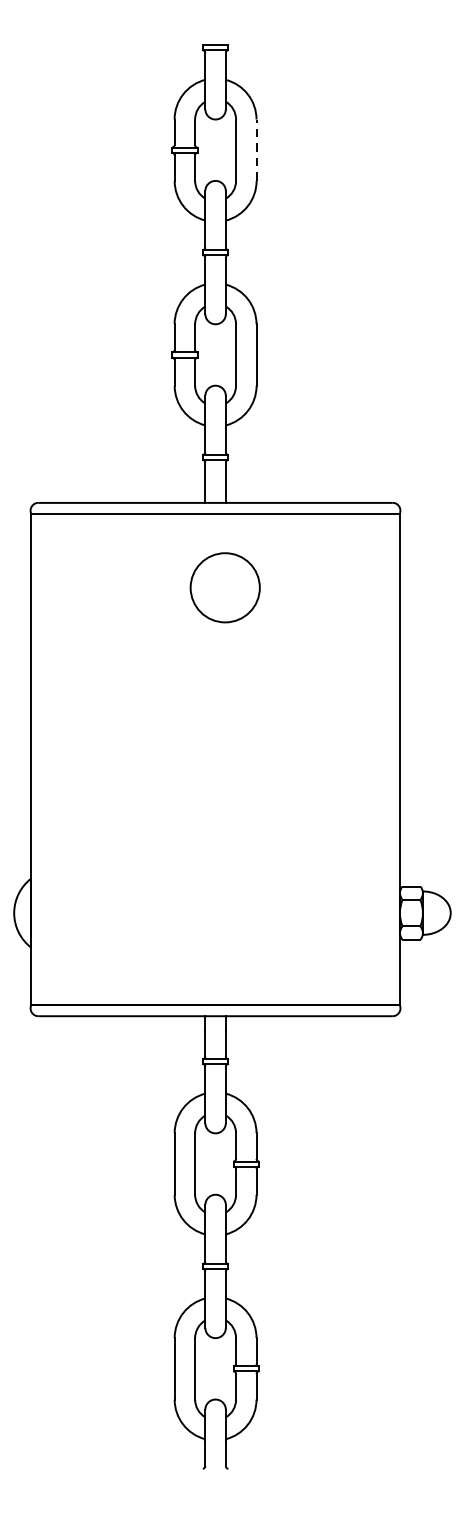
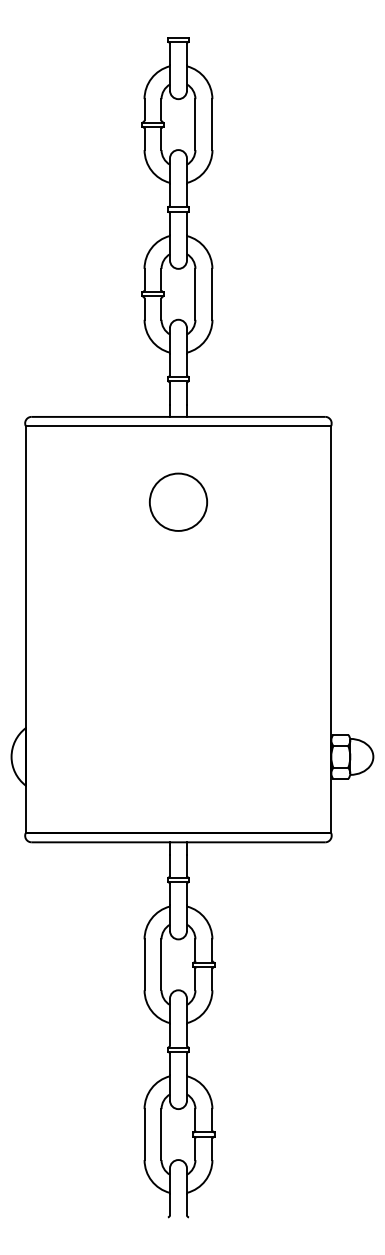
line: (256, 150) -> (212, 124), dashed -> solid
circle: (225, 586) -> (178, 501), moved

